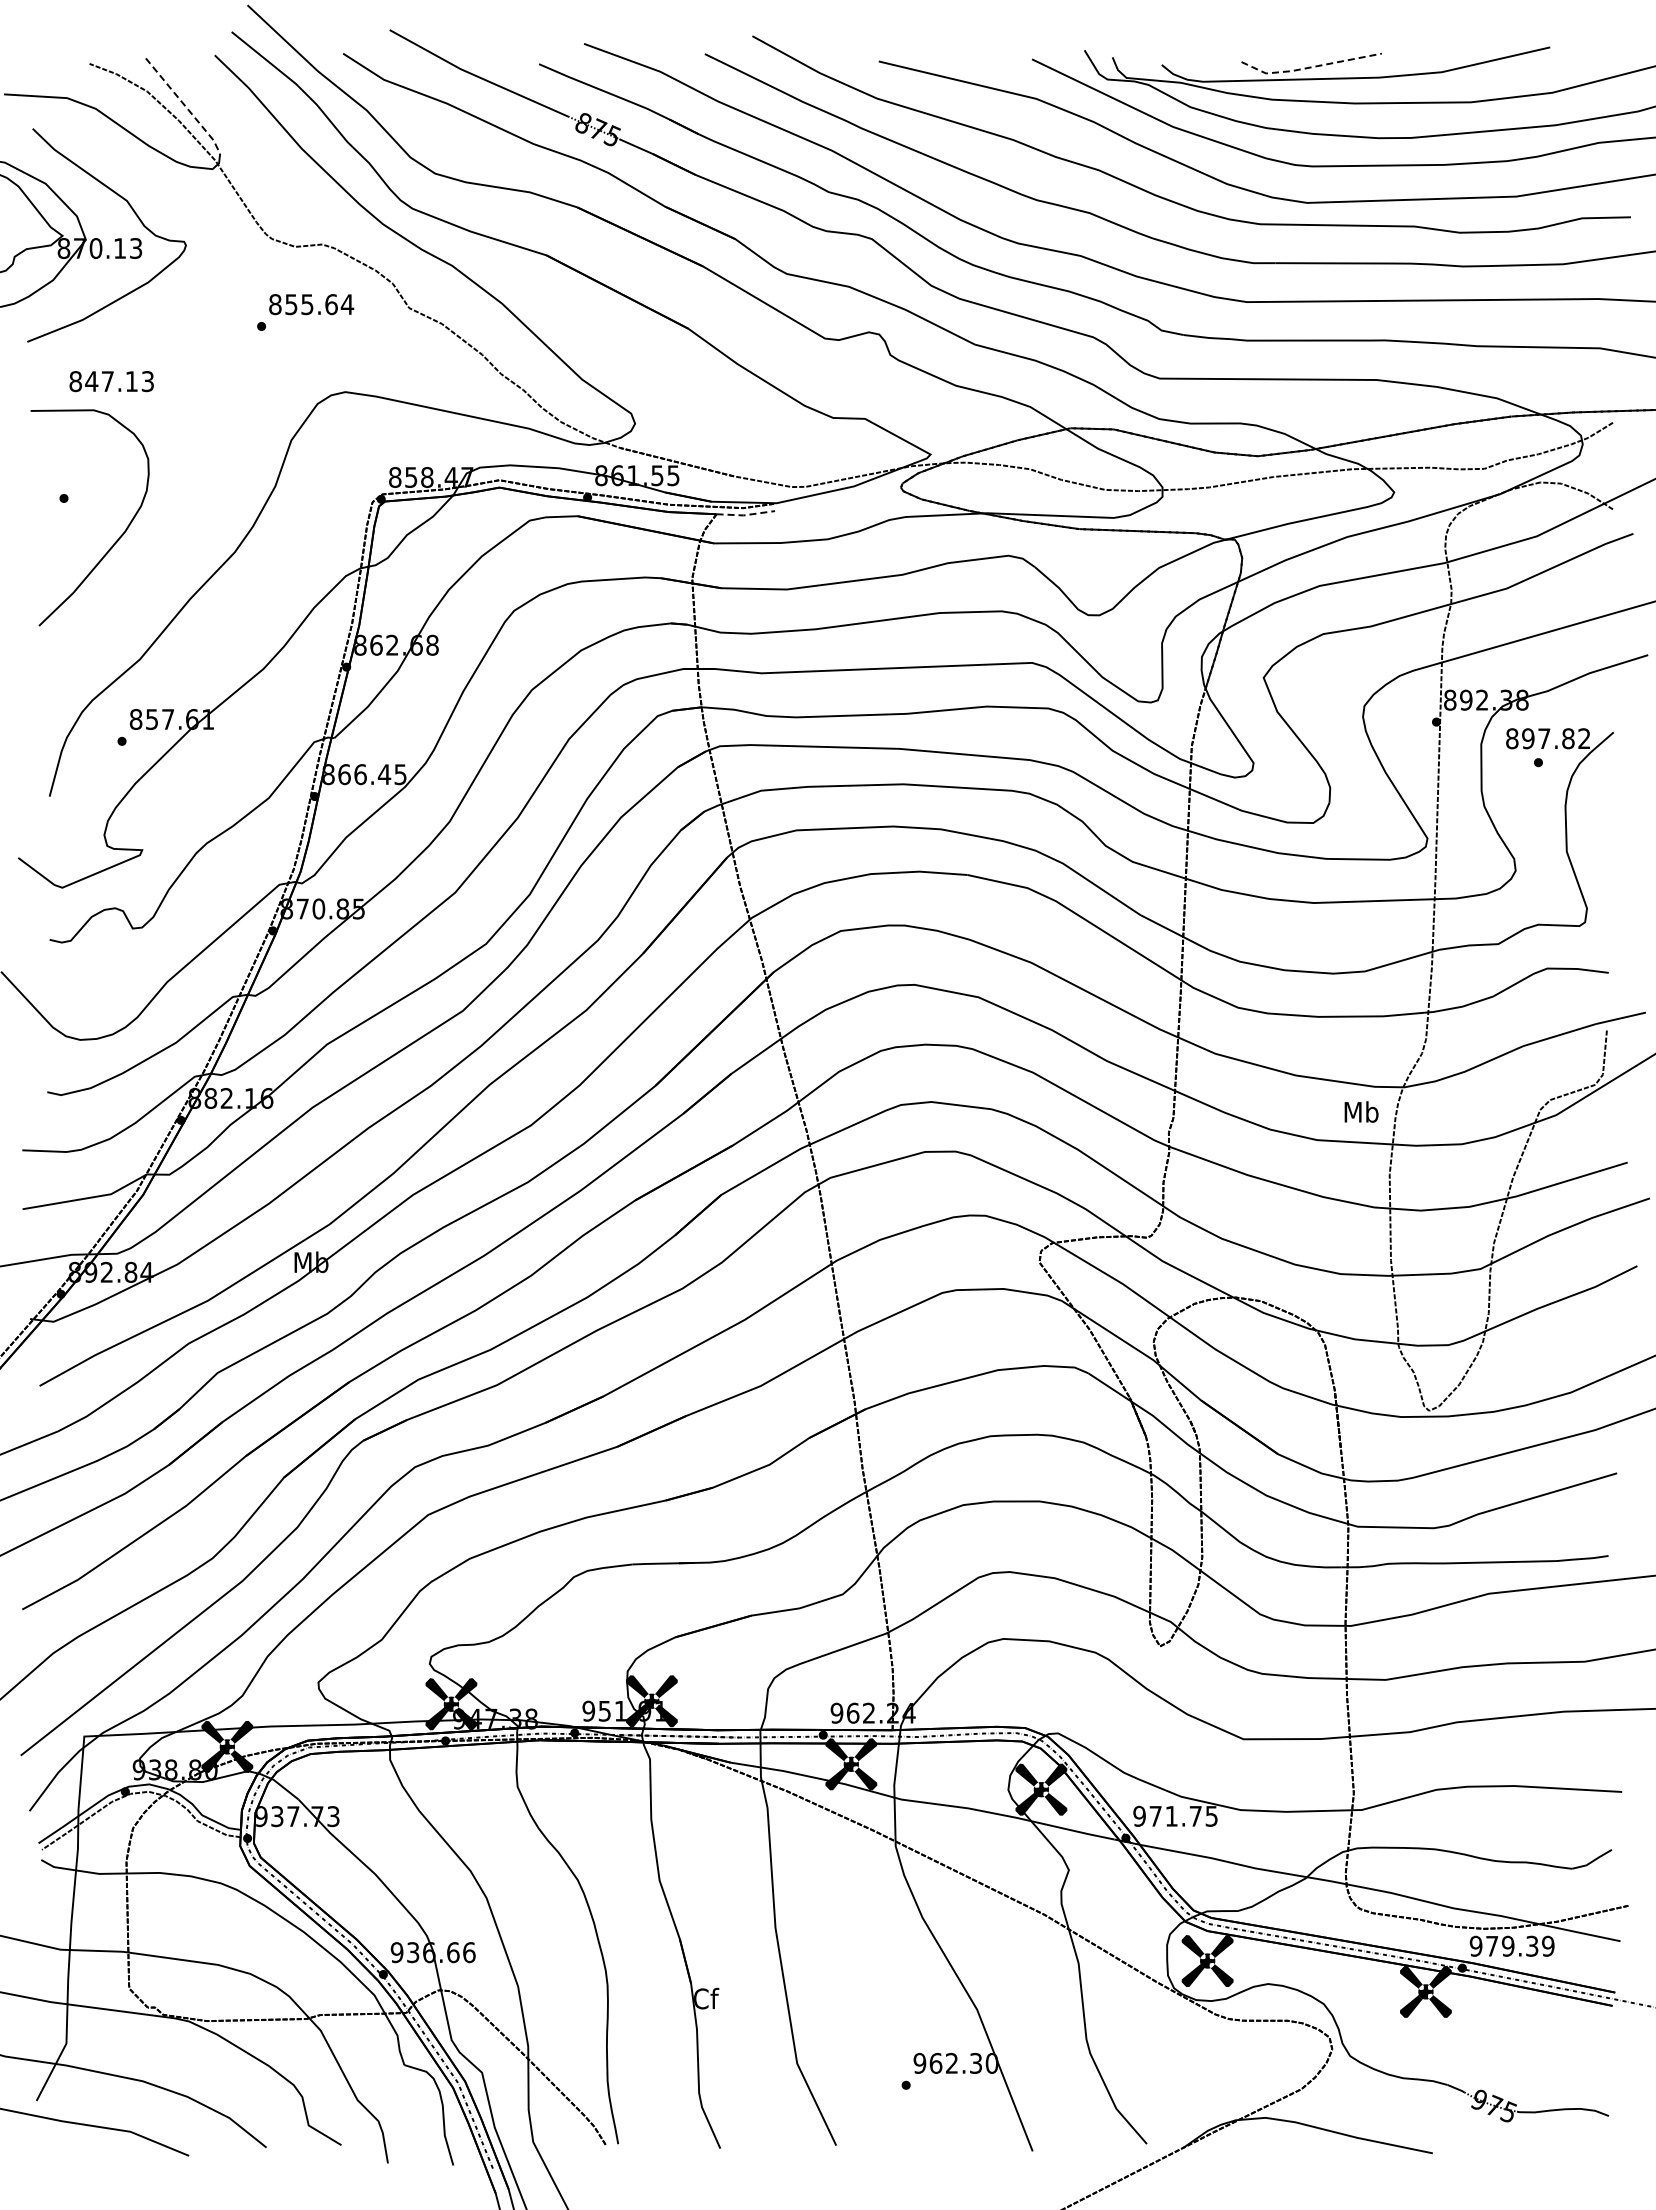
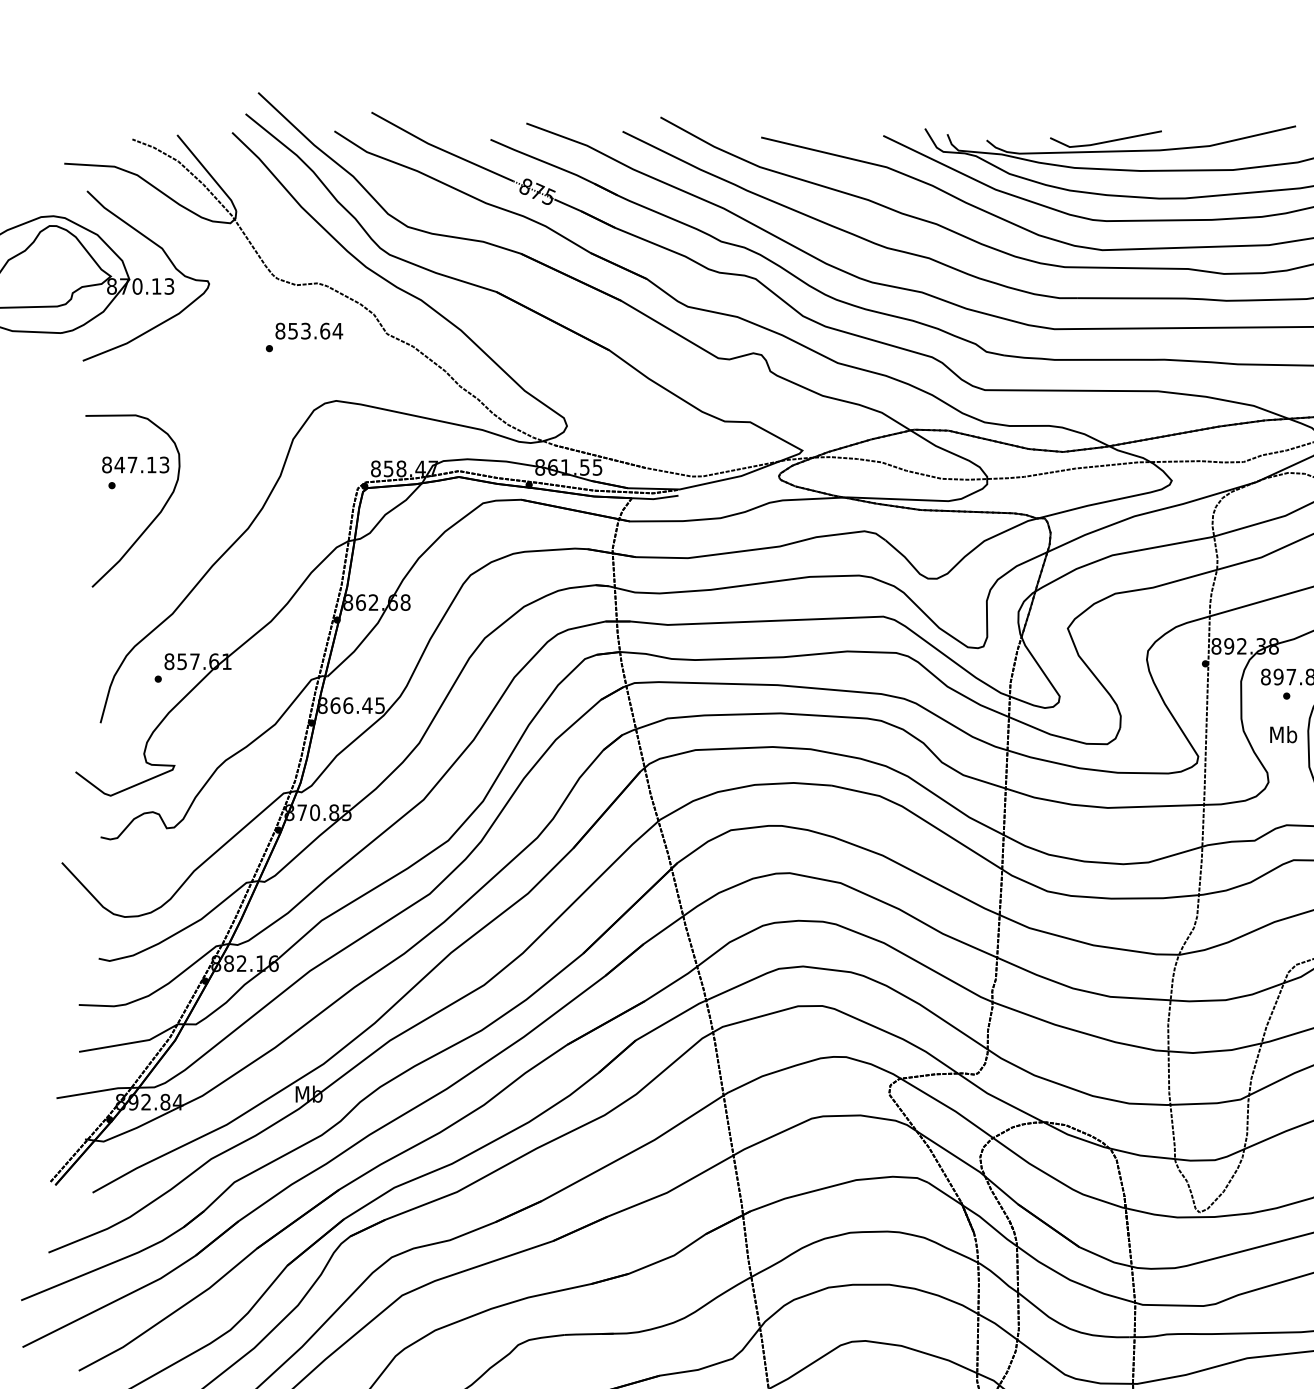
line: (1309, 67) -> (1104, 142), dashed -> solid
line: (185, 105) -> (208, 172), dashed -> solid
text: (307, 304) -> (306, 331), 855.64 -> 853.64
text: (111, 381) -> (135, 464), moved
line: (745, 515) -> (654, 499), dashed -> solid
text: (1361, 1111) -> (1283, 734), moved

